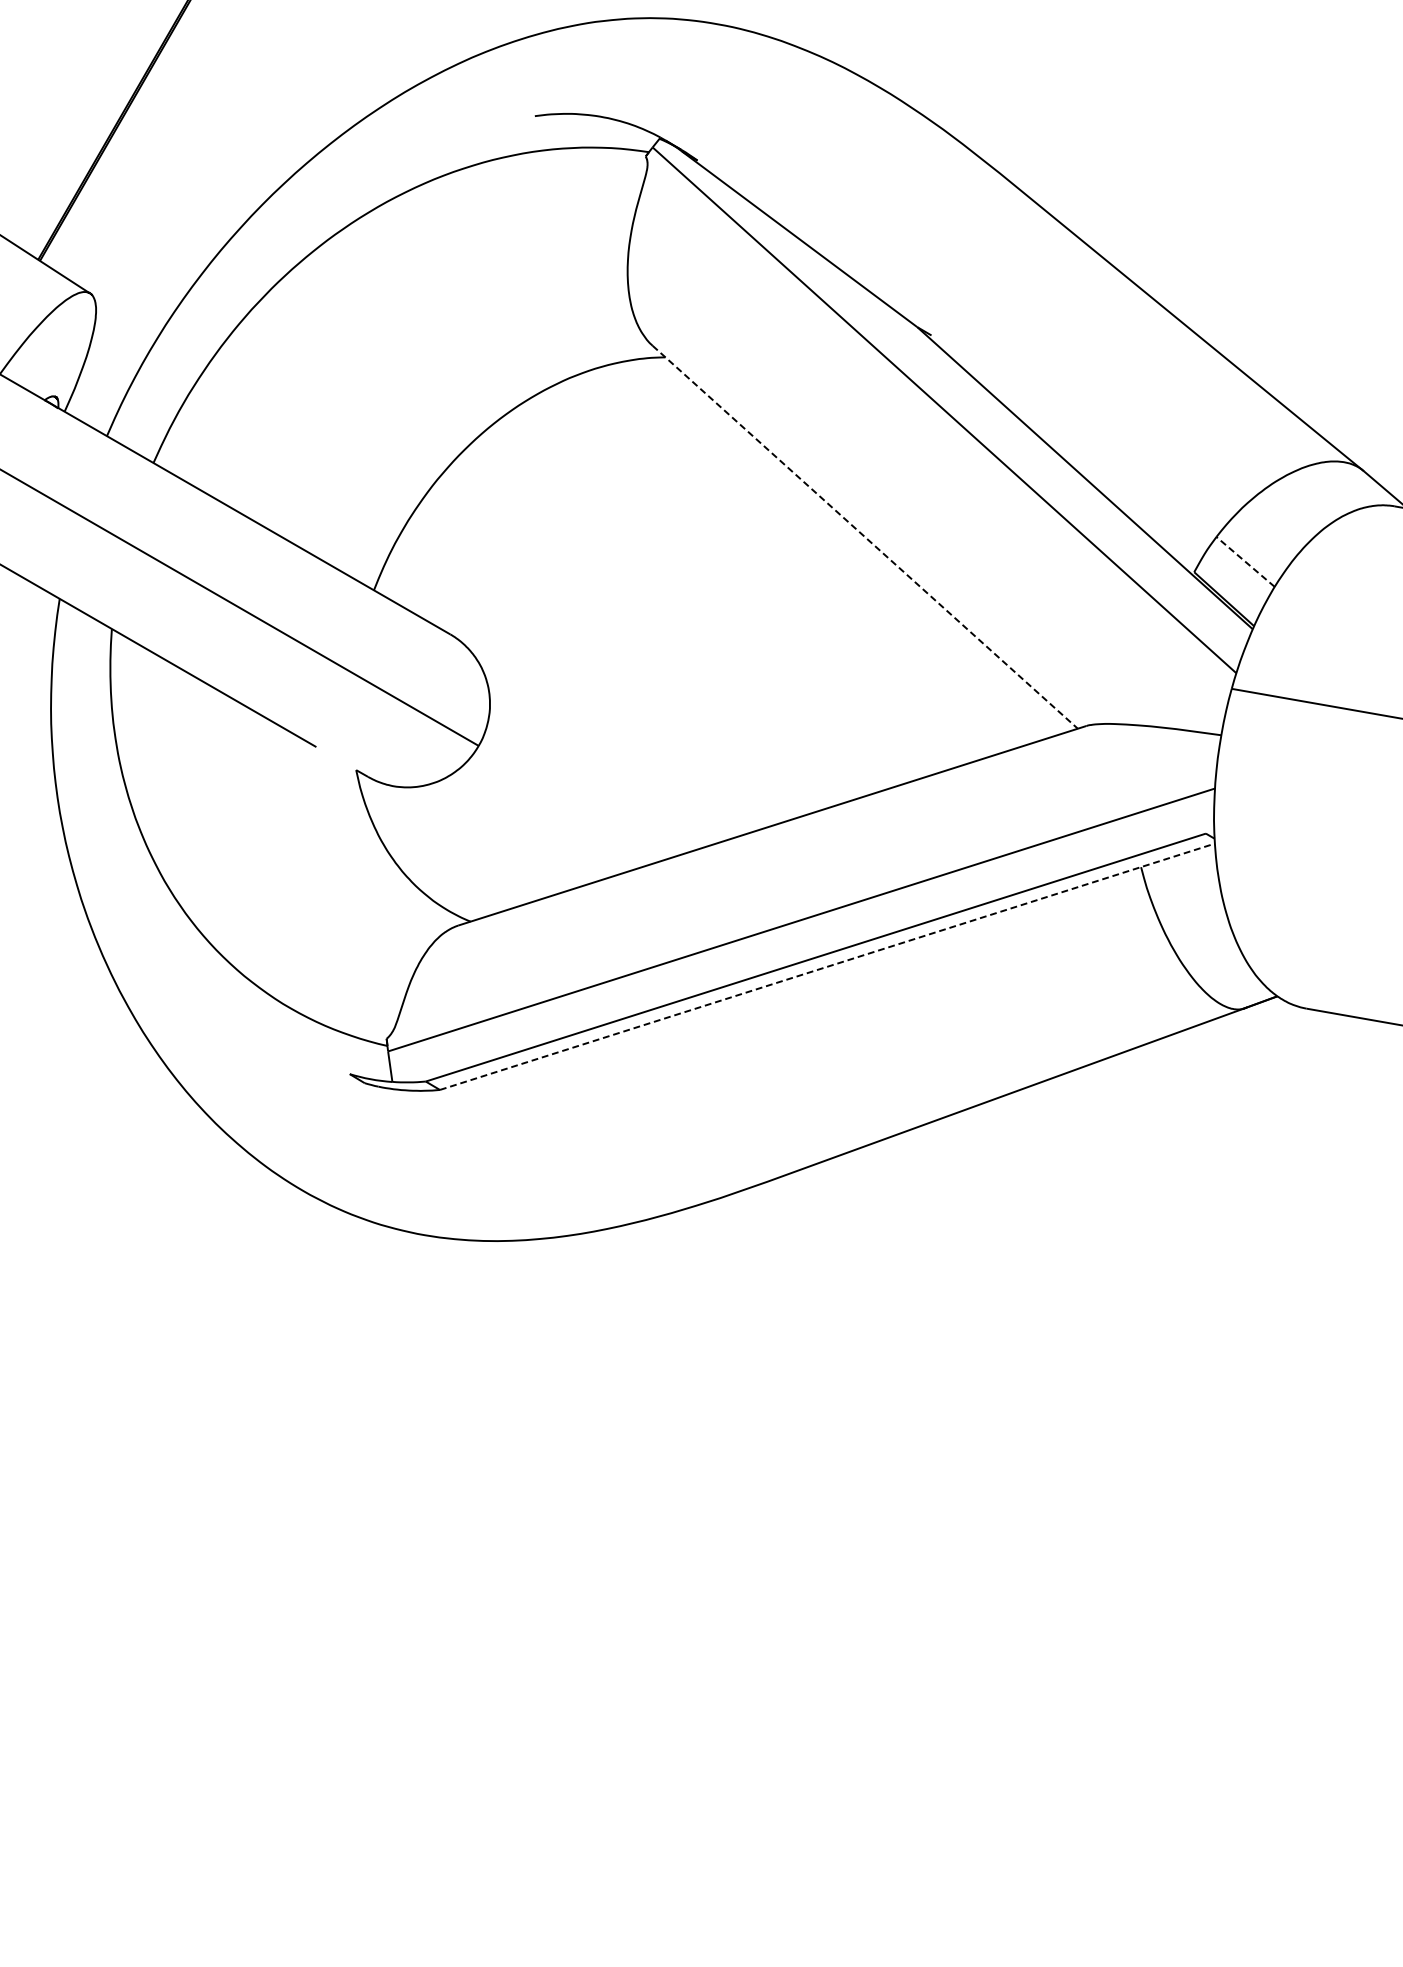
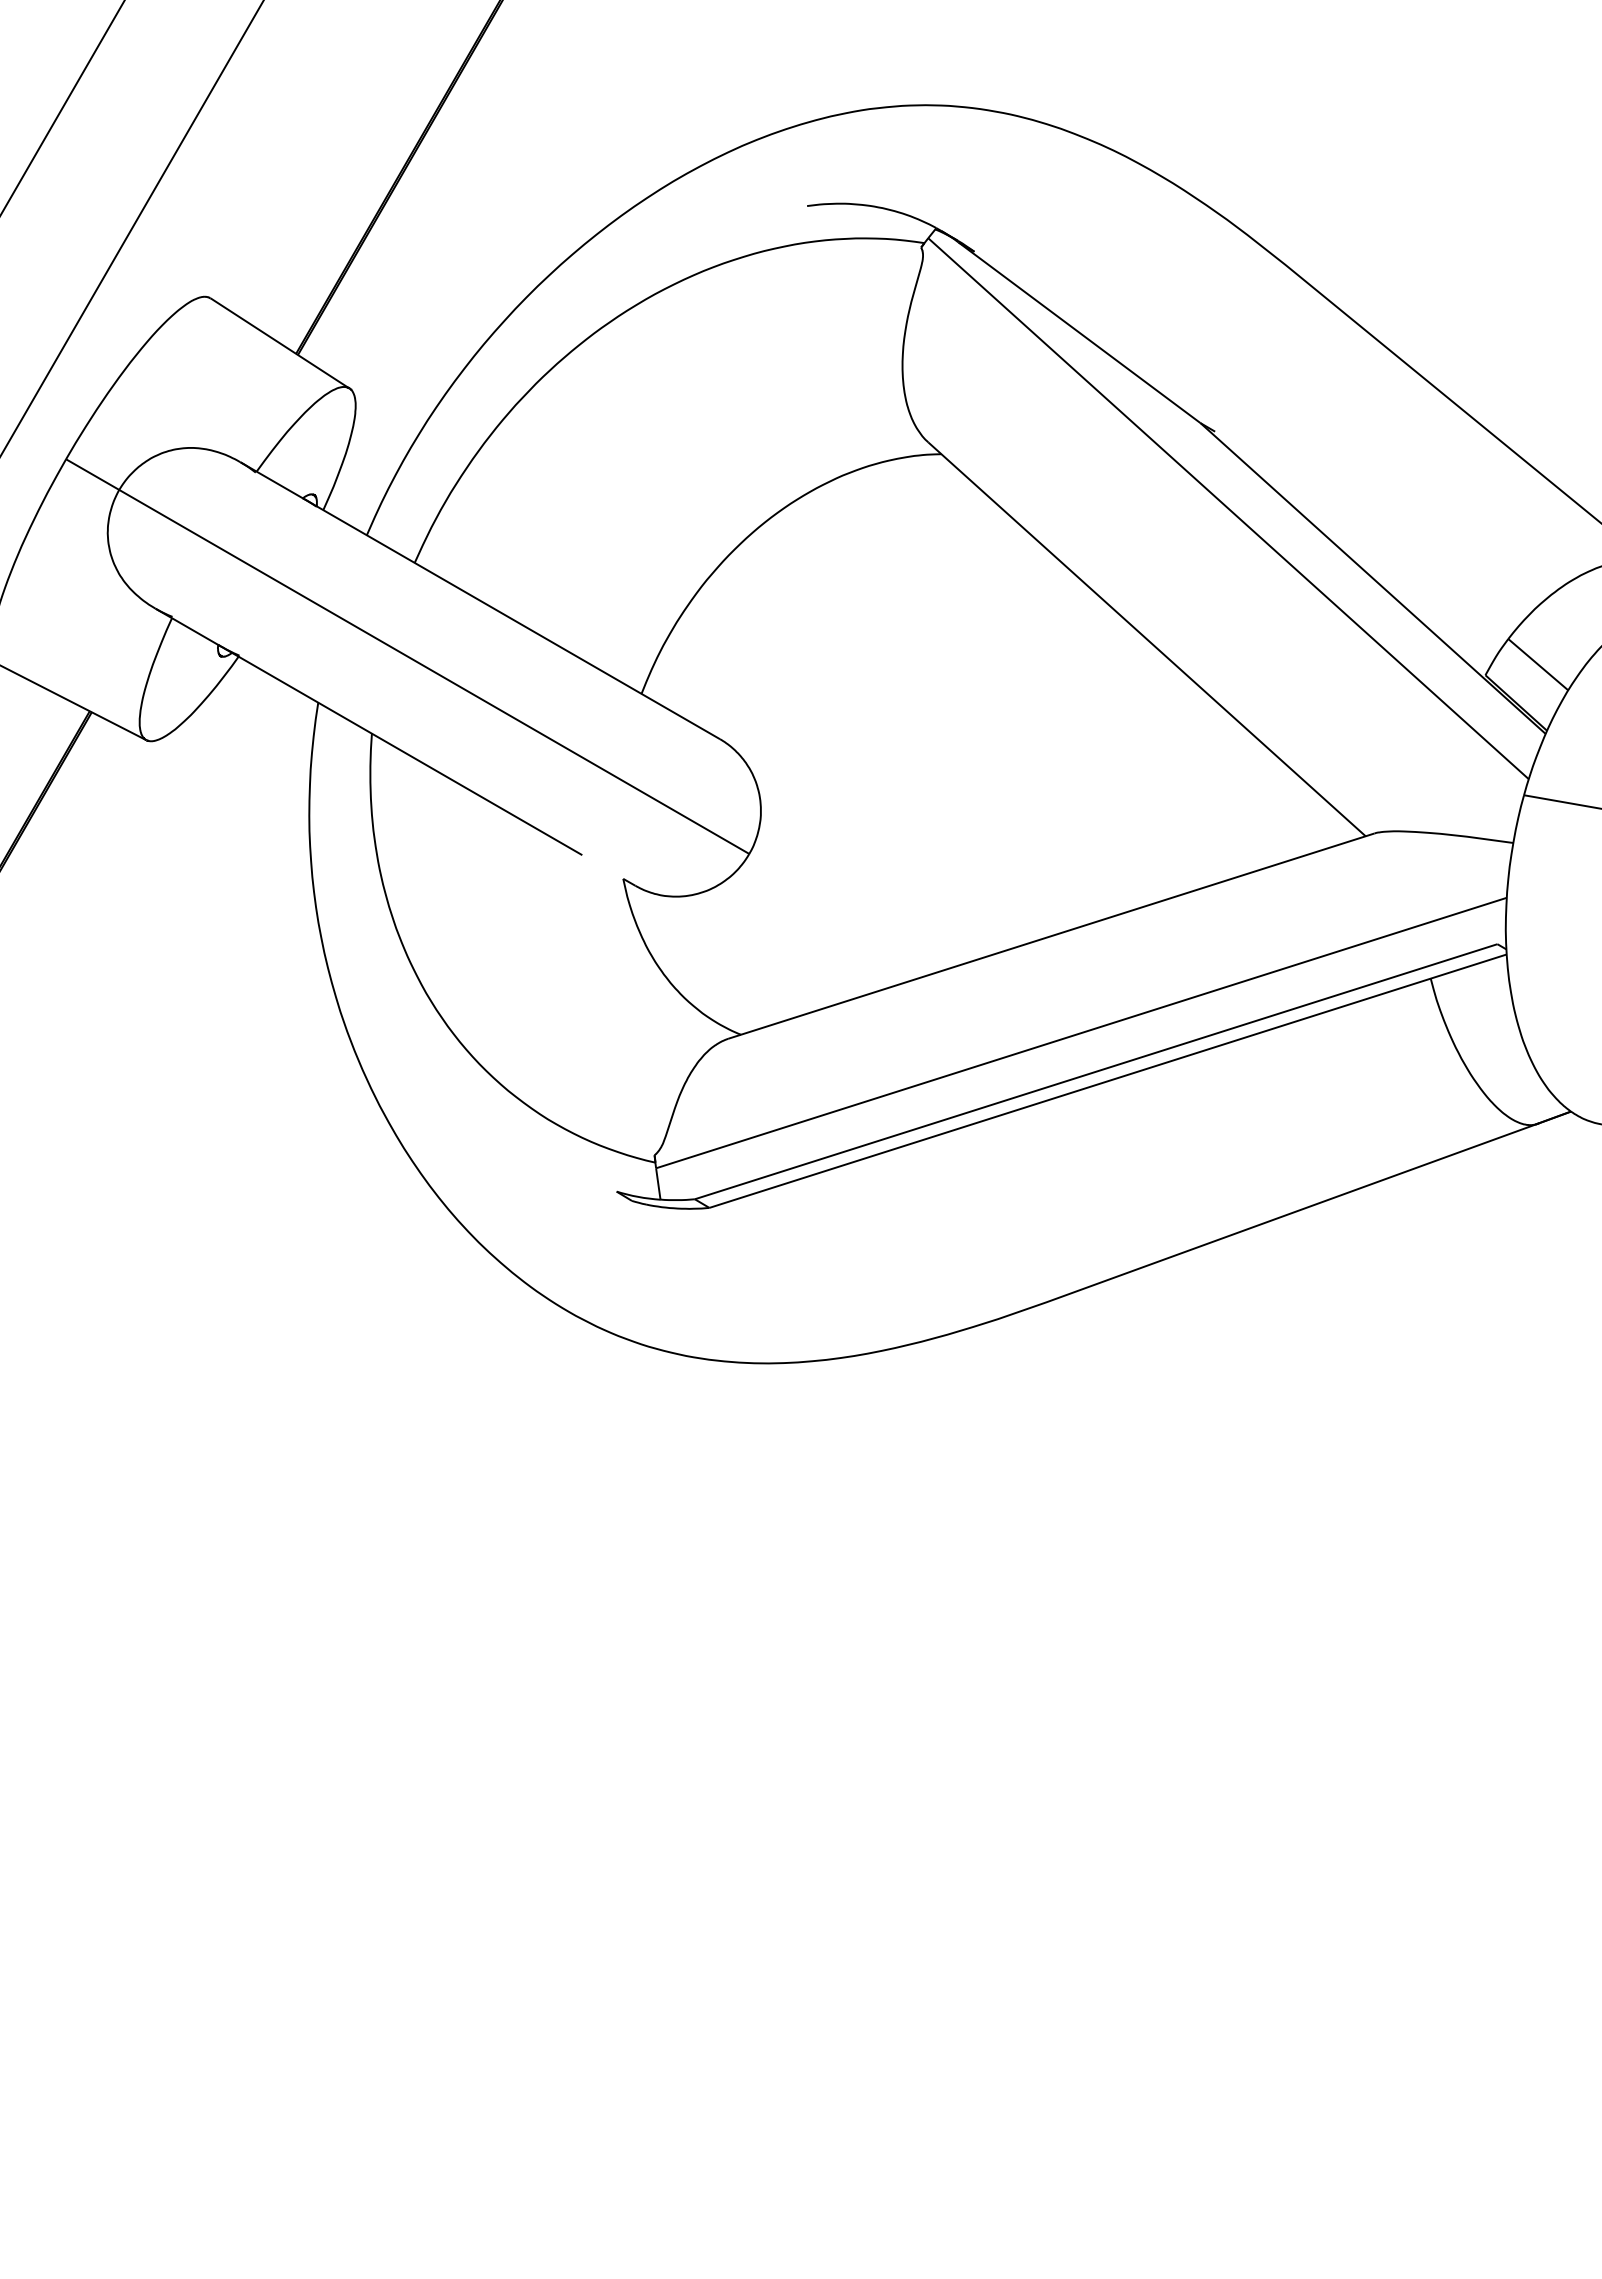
line: (865, 537) -> (1147, 639), dashed -> solid
line: (1244, 561) -> (1537, 664), dashed -> solid
line: (827, 967) -> (1108, 1081), dashed -> solid

